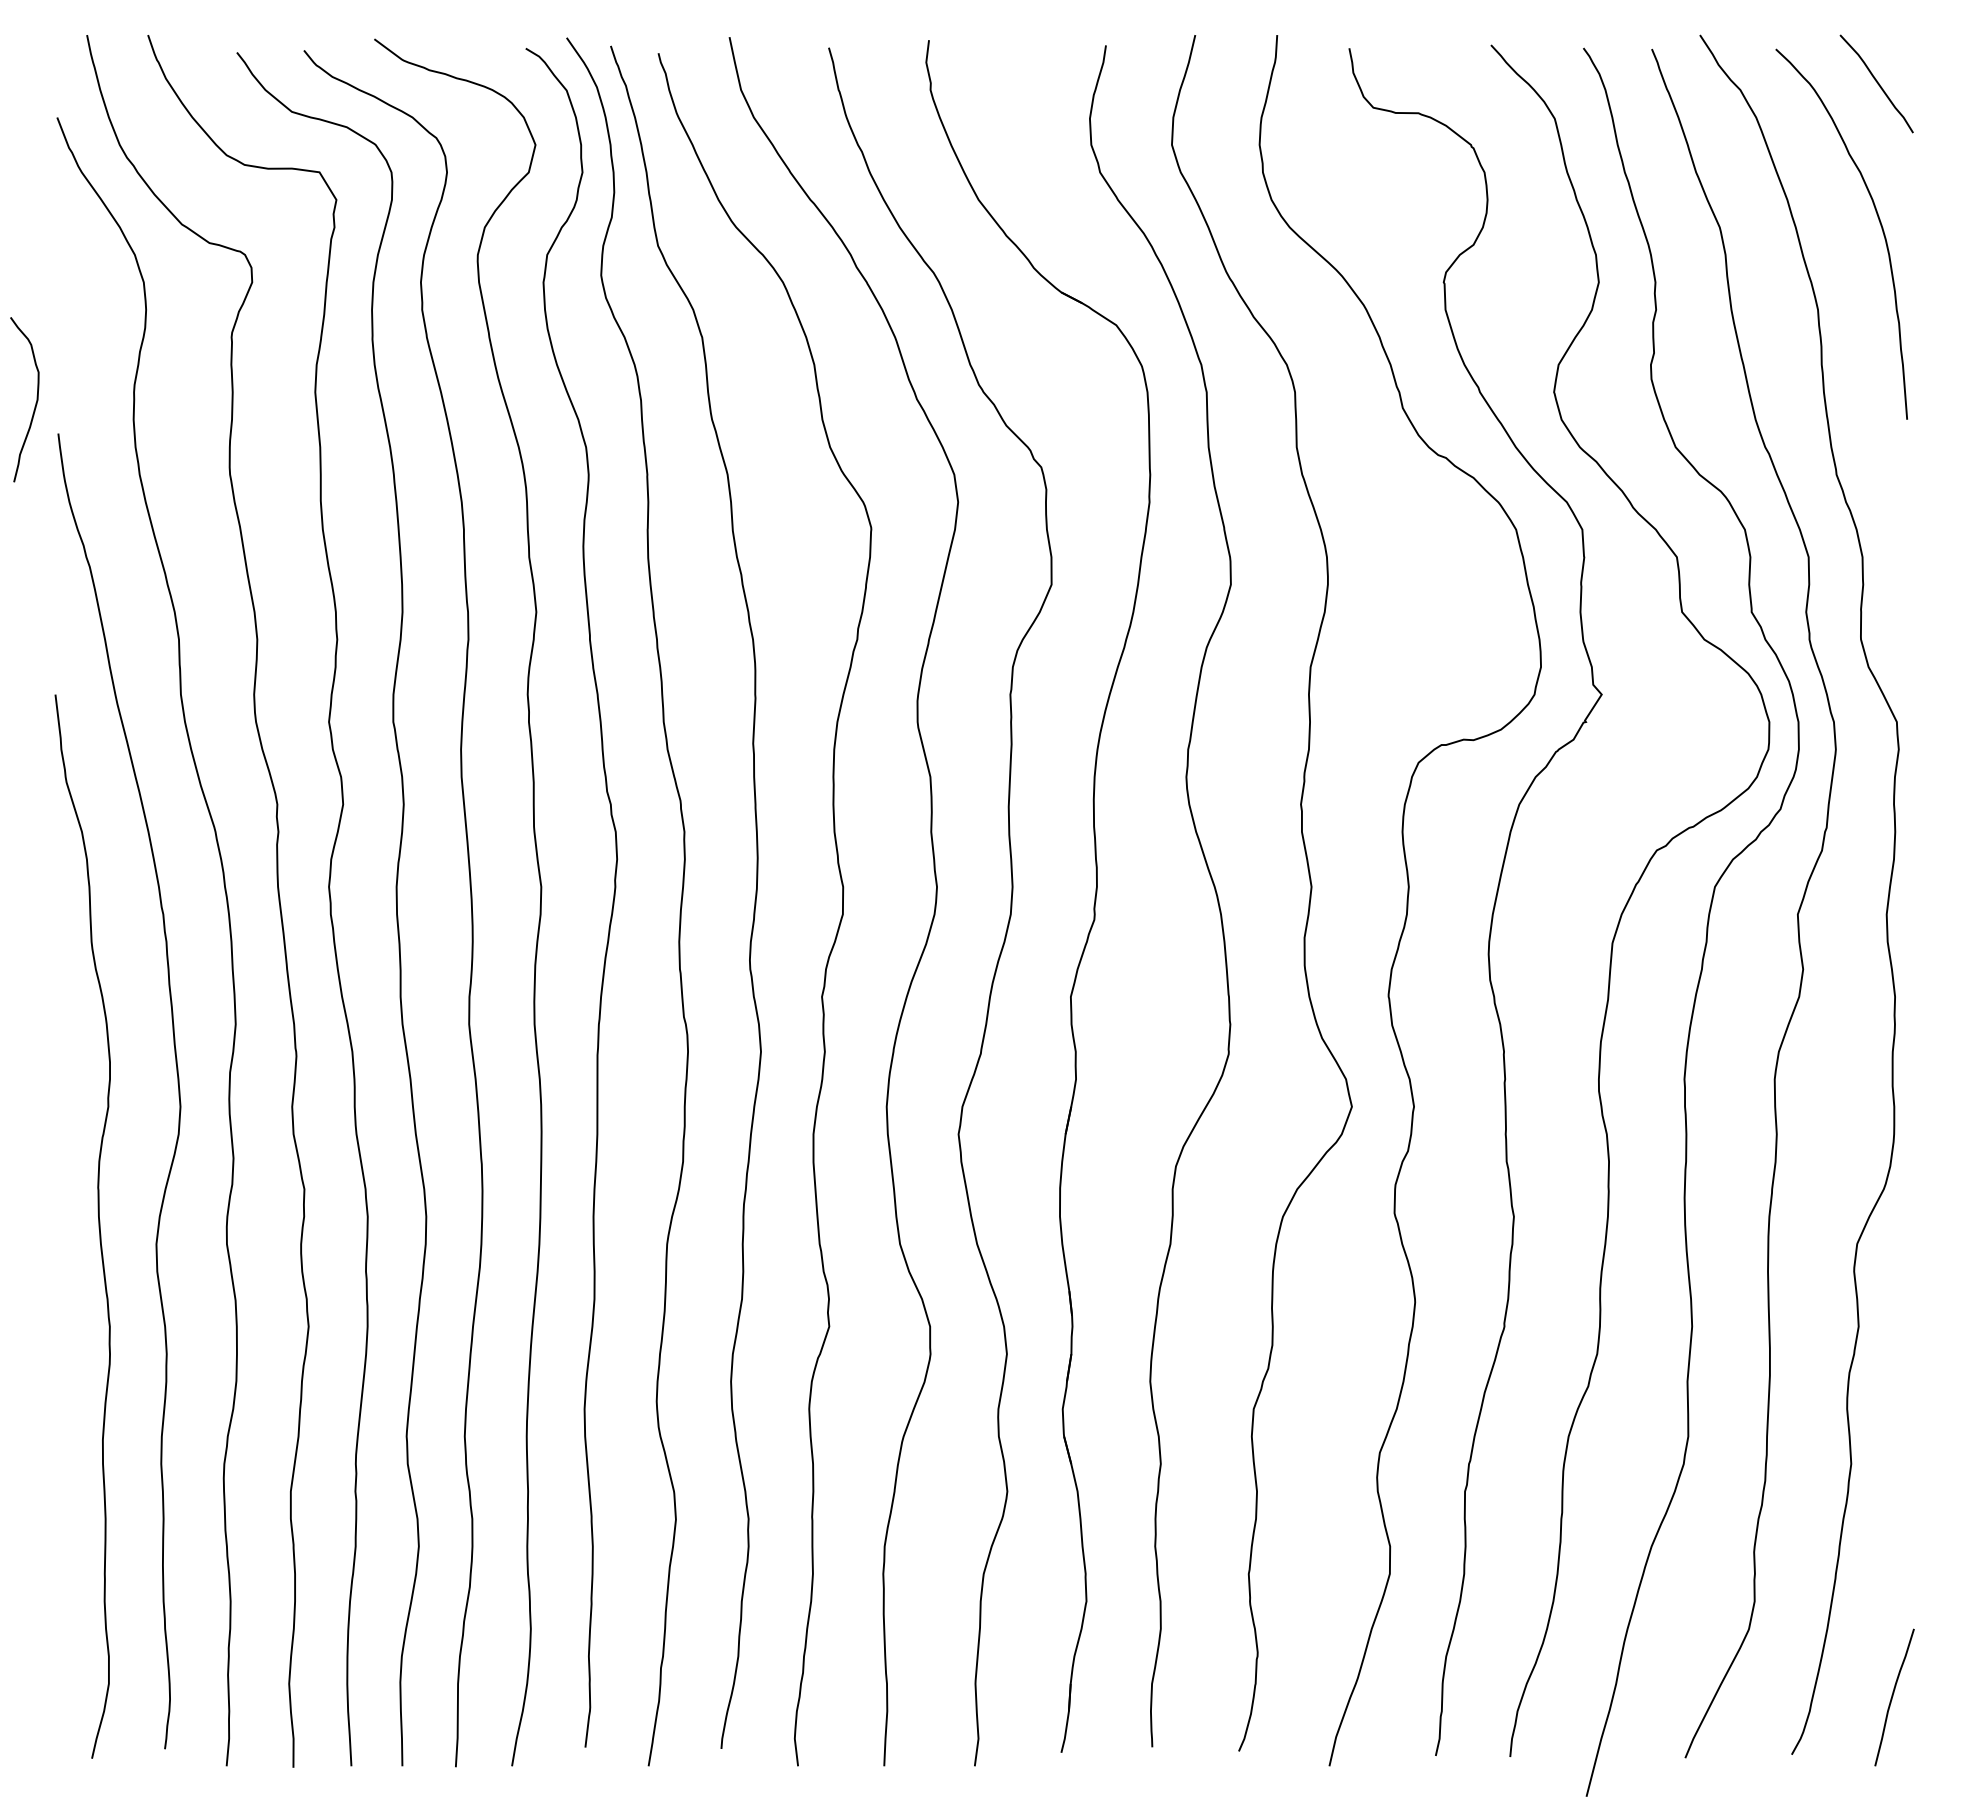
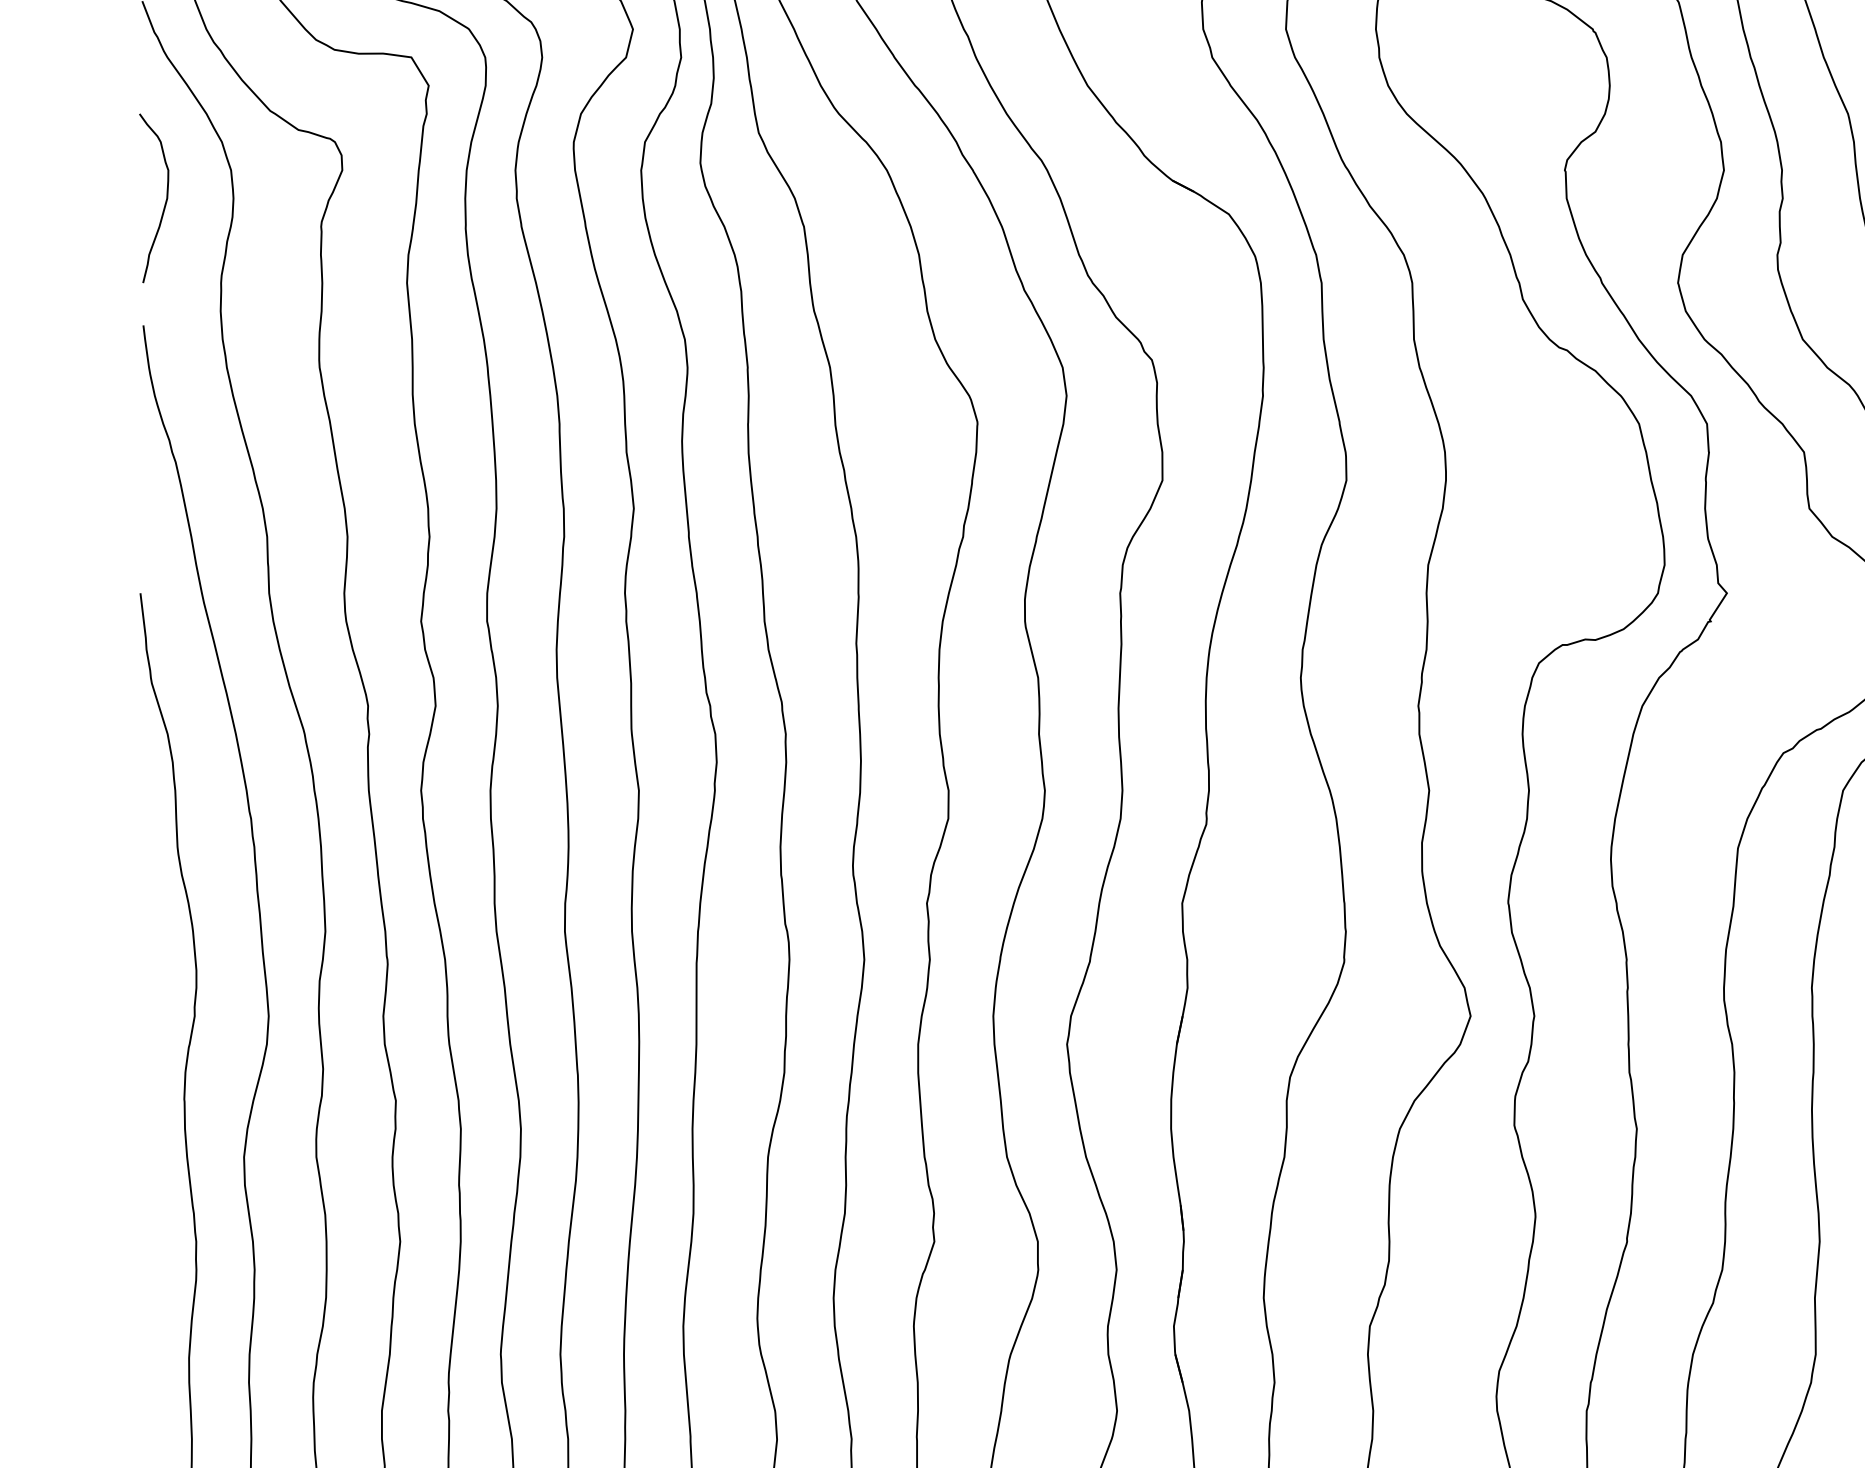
curve: (35, 402) -> (165, 201), moved

